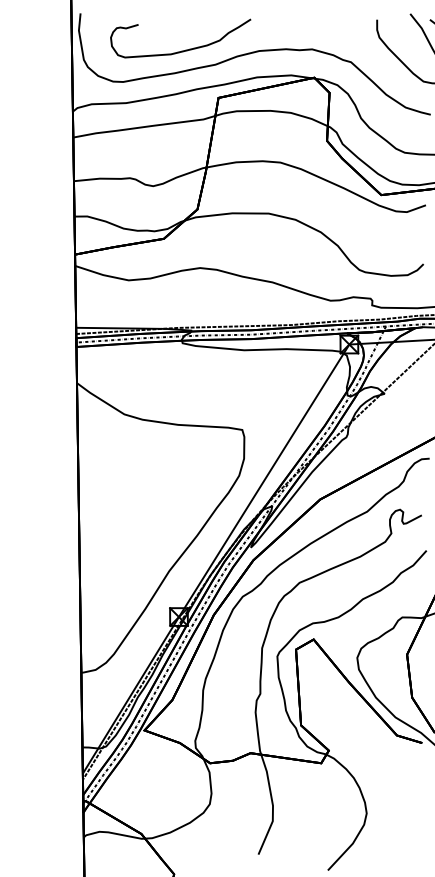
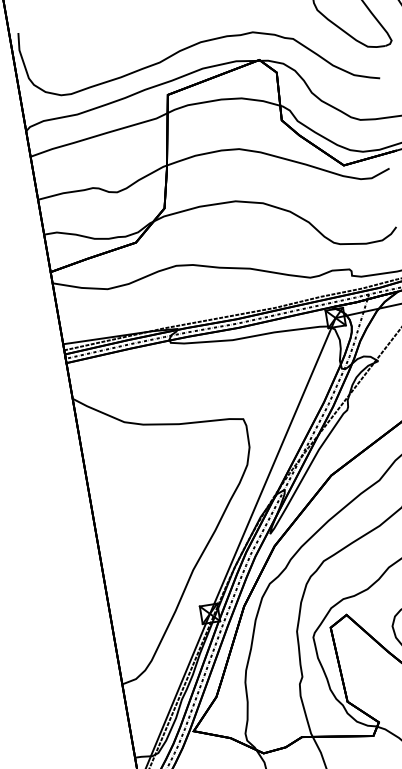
curve: (181, 50) -> (123, 53), removed

